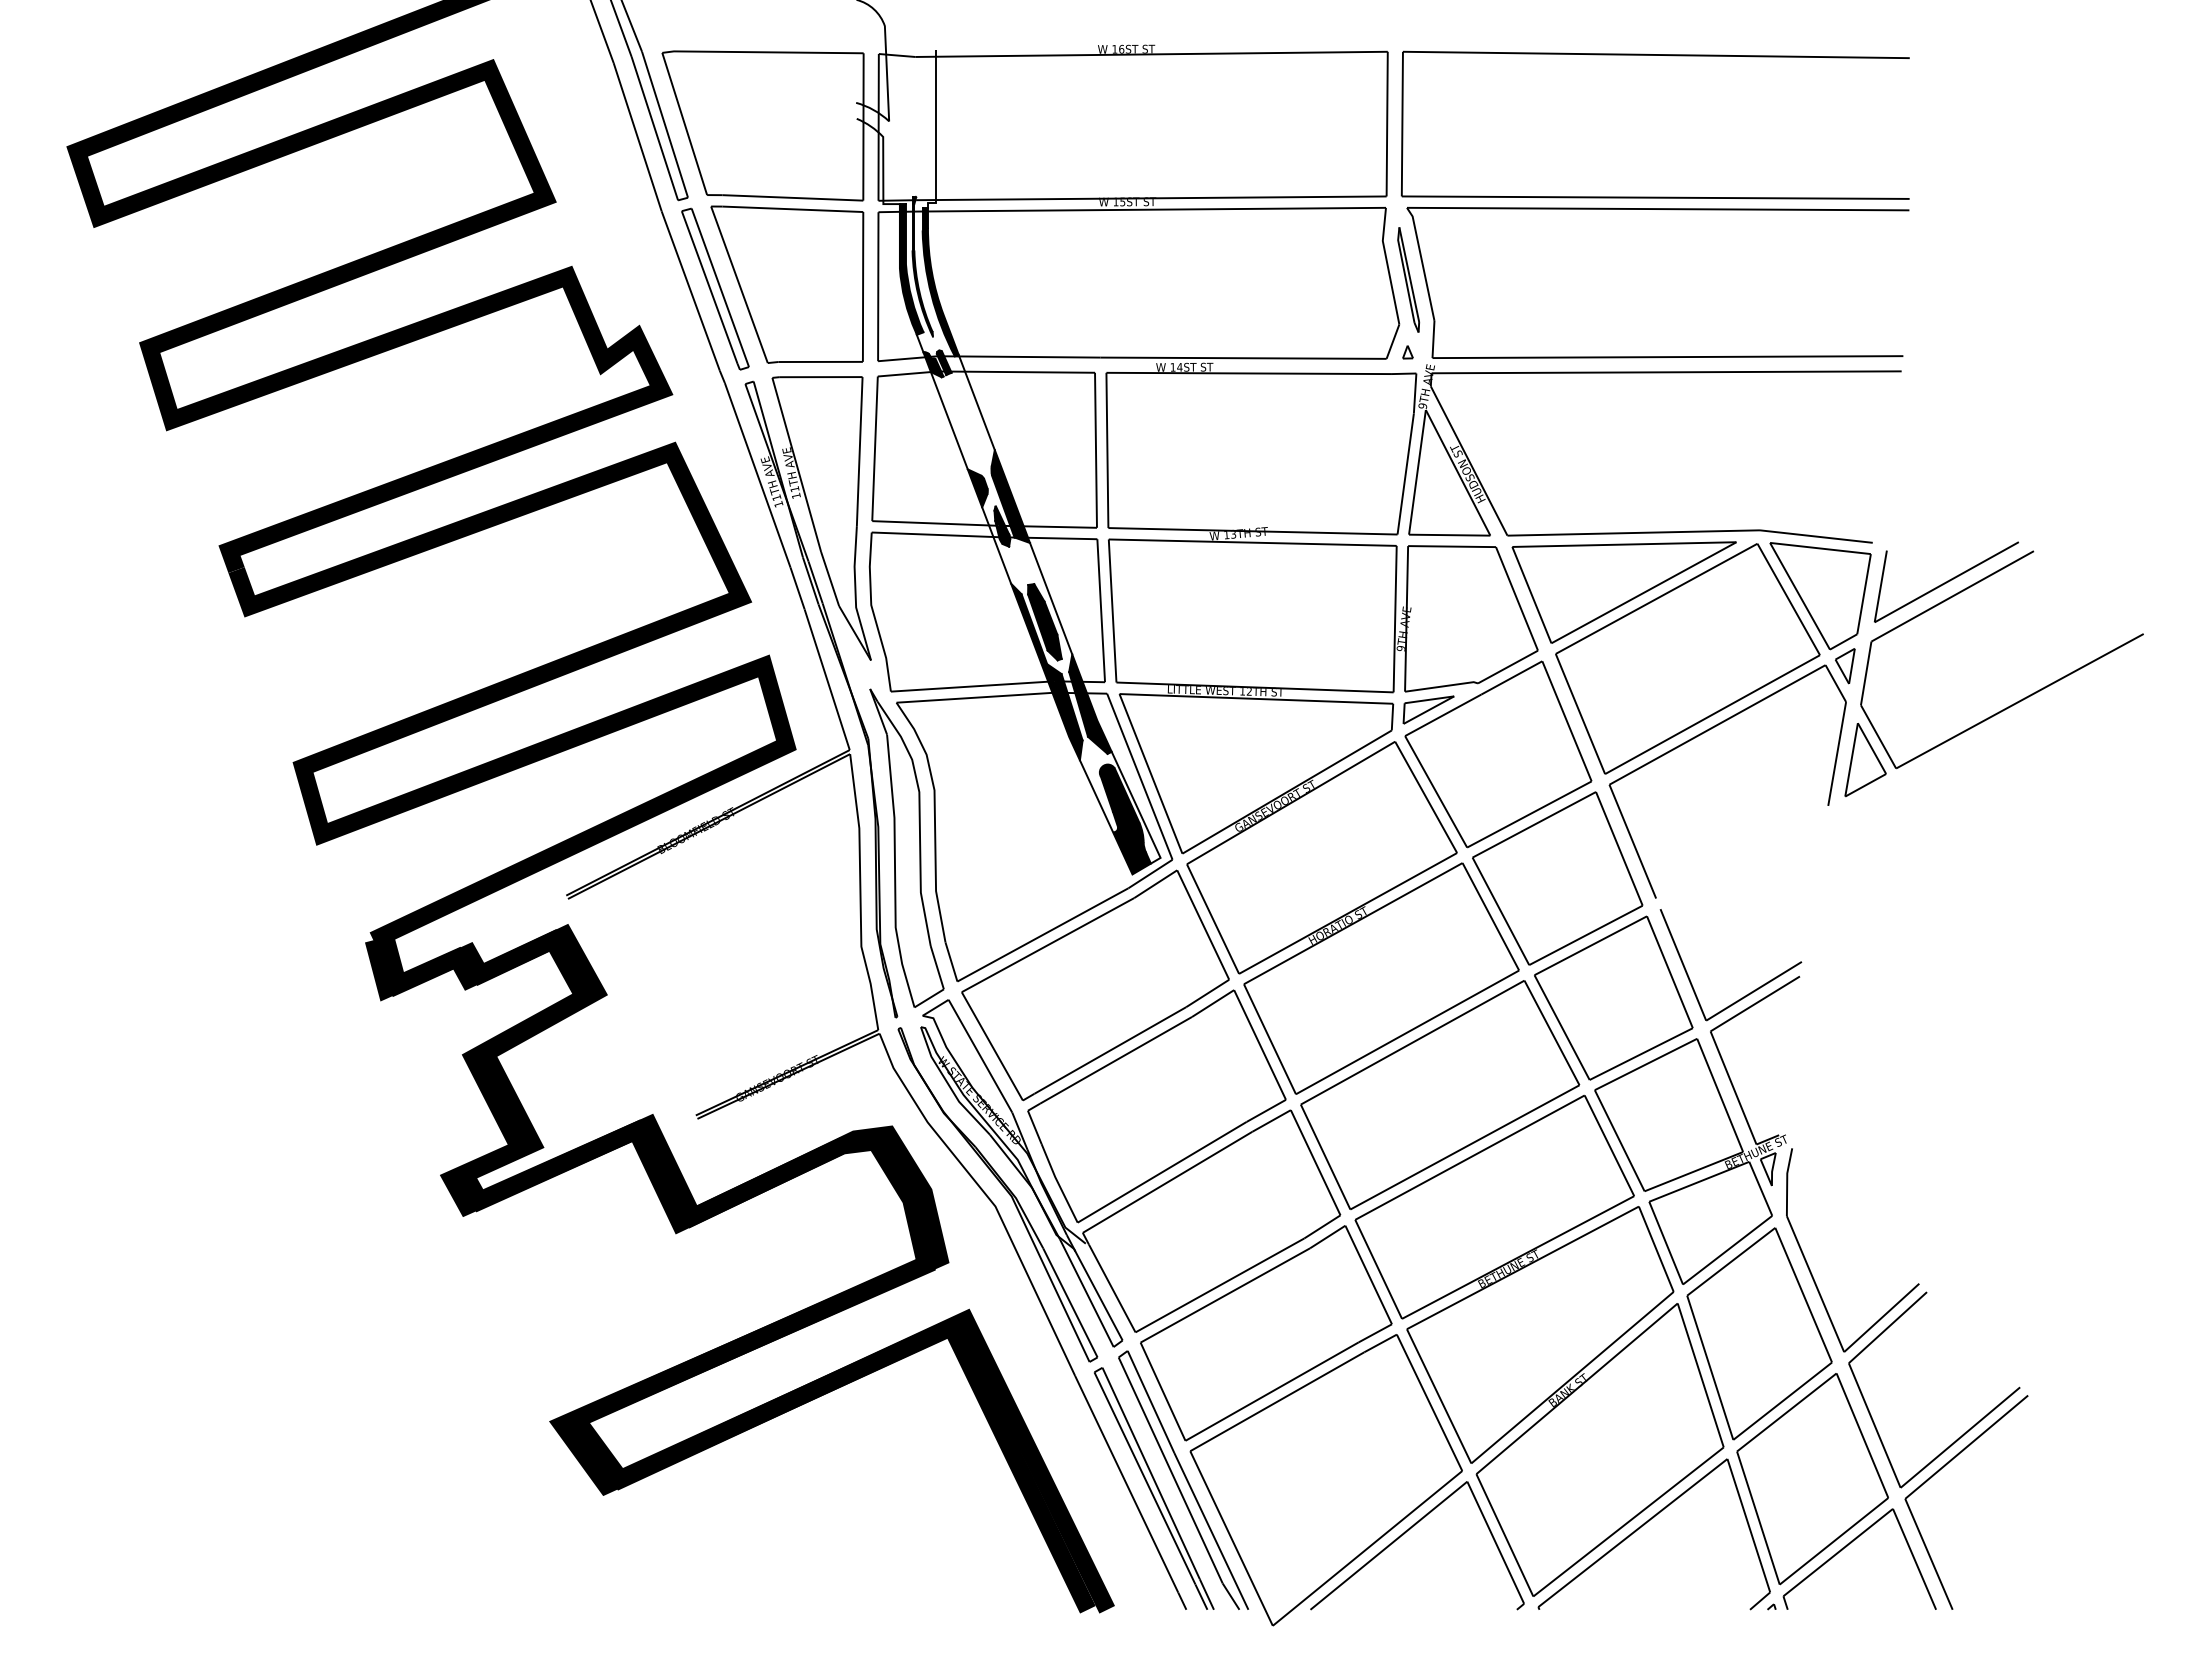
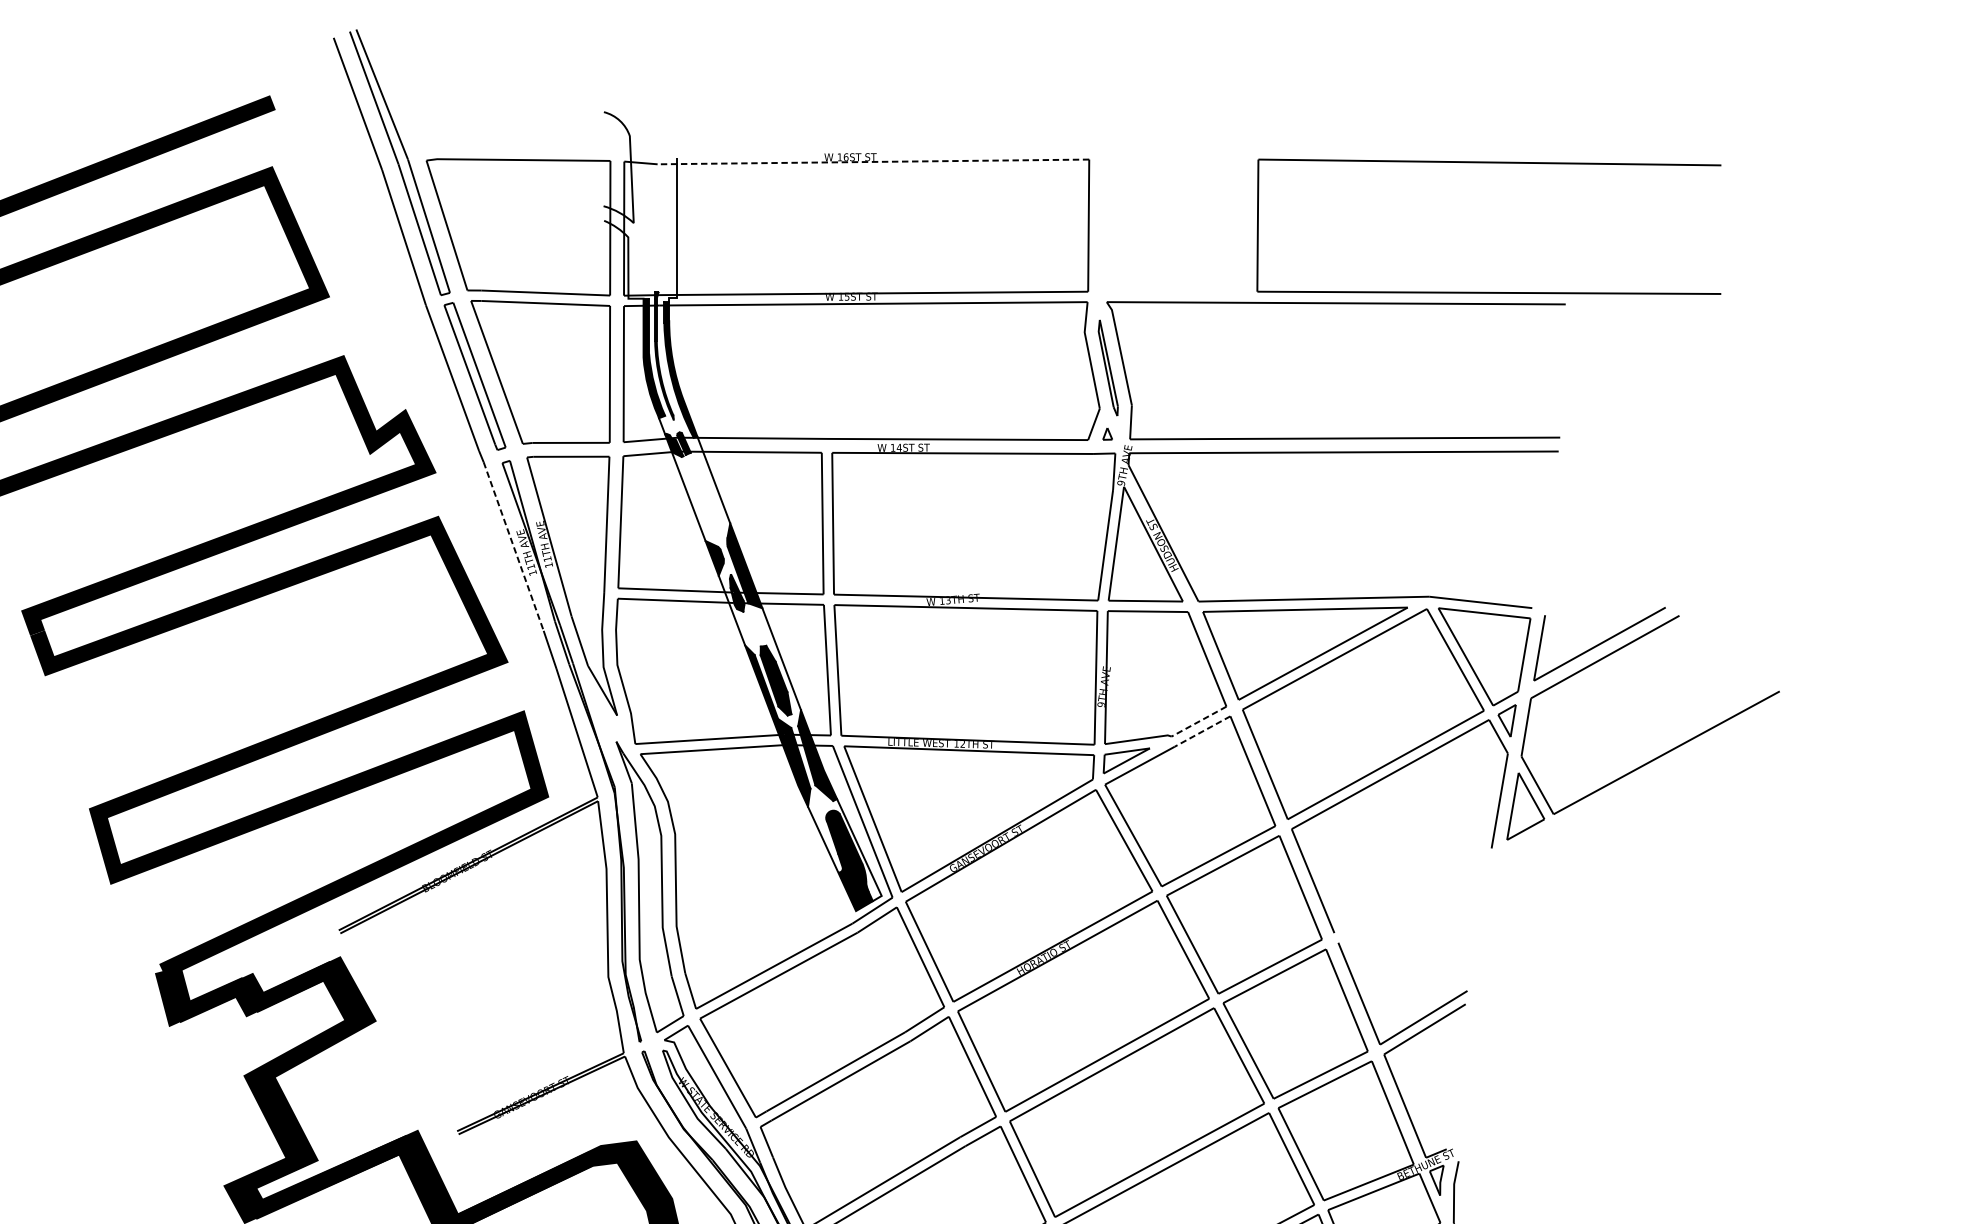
line: (1151, 54) -> (873, 162), solid -> dashed
part: (1654, 55) -> (1488, 162), moved
line: (757, 475) -> (513, 546), solid -> dashed
line: (1507, 667) -> (1198, 722), solid -> dashed
line: (1511, 677) -> (1202, 731), solid -> dashed

